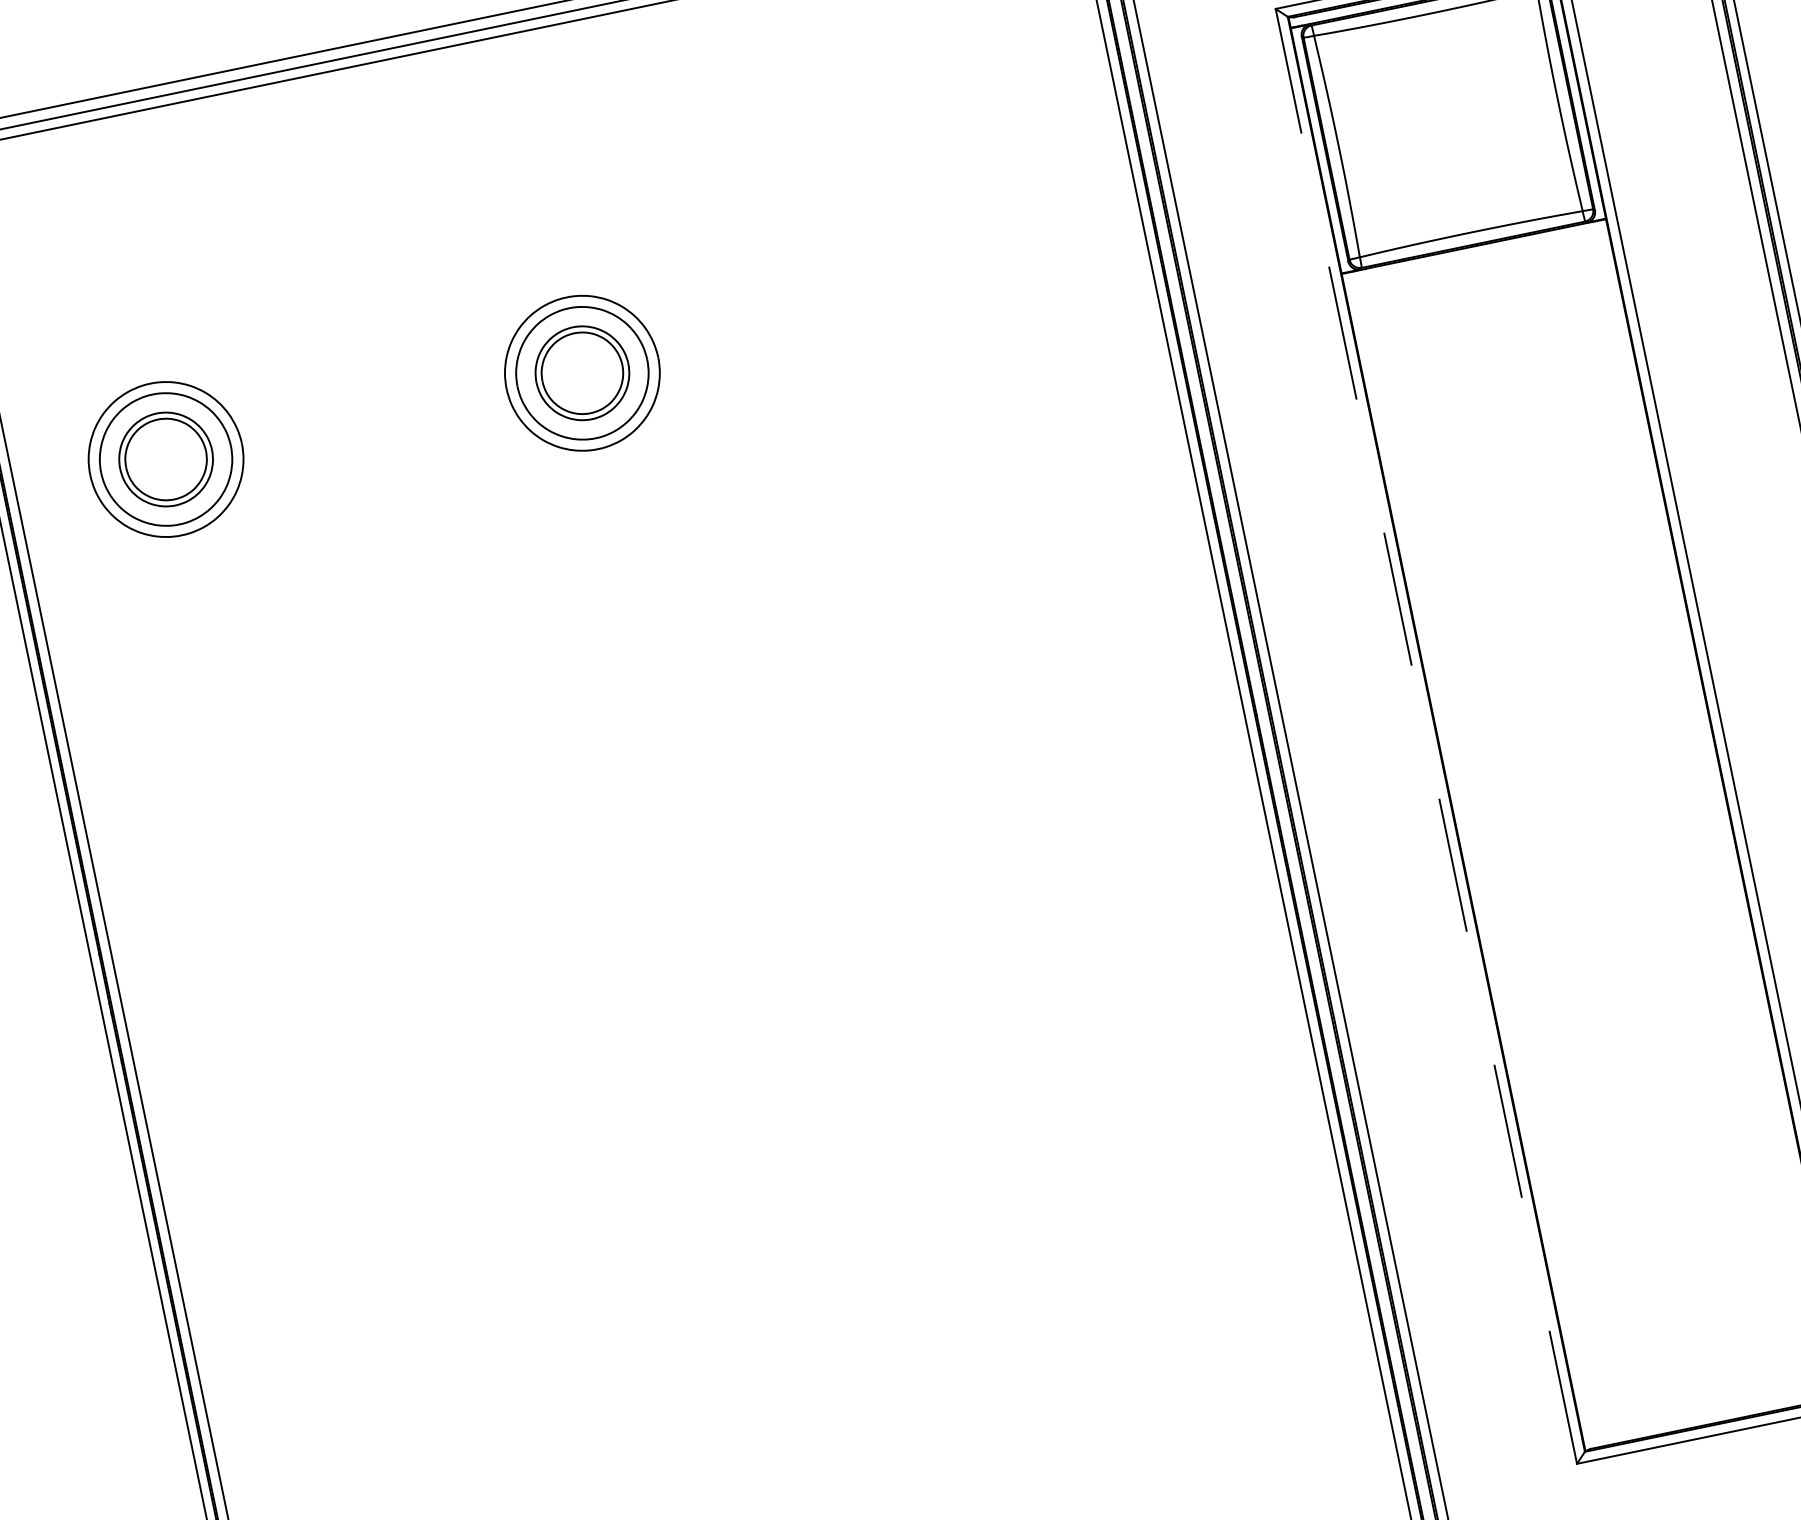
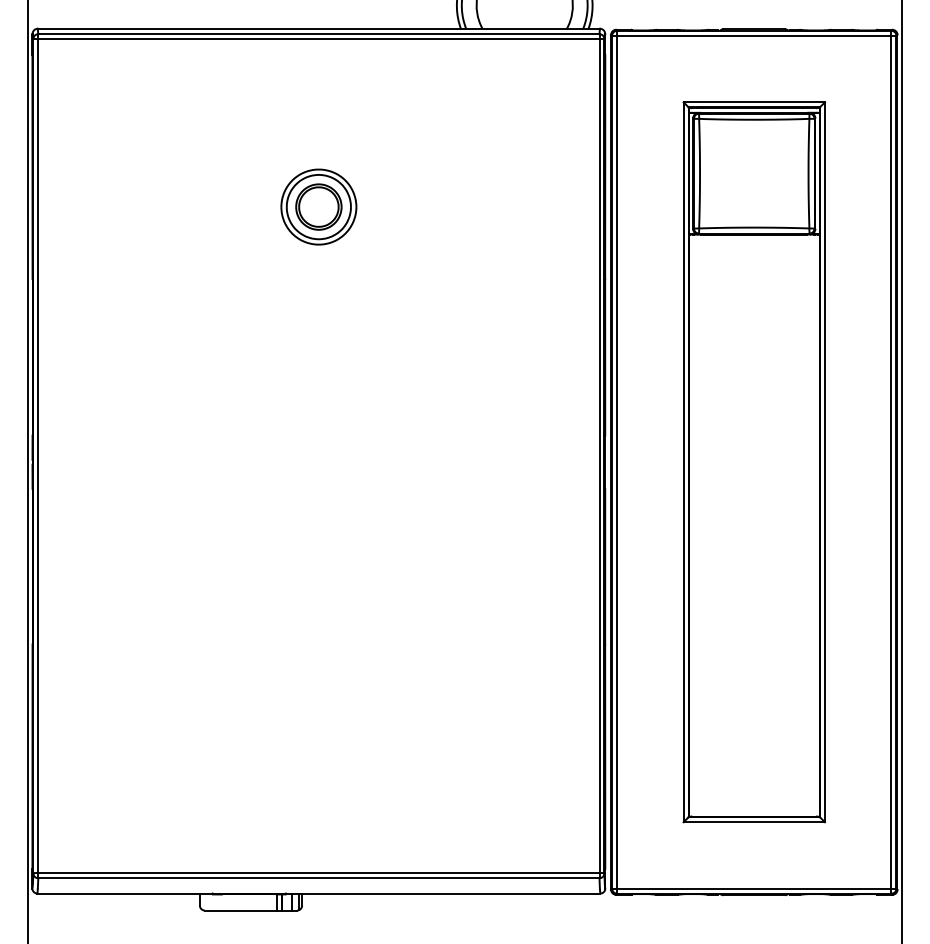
part: (165, 458) -> (112, 206), removed
line: (1426, 736) -> (683, 462), dashed -> solid

